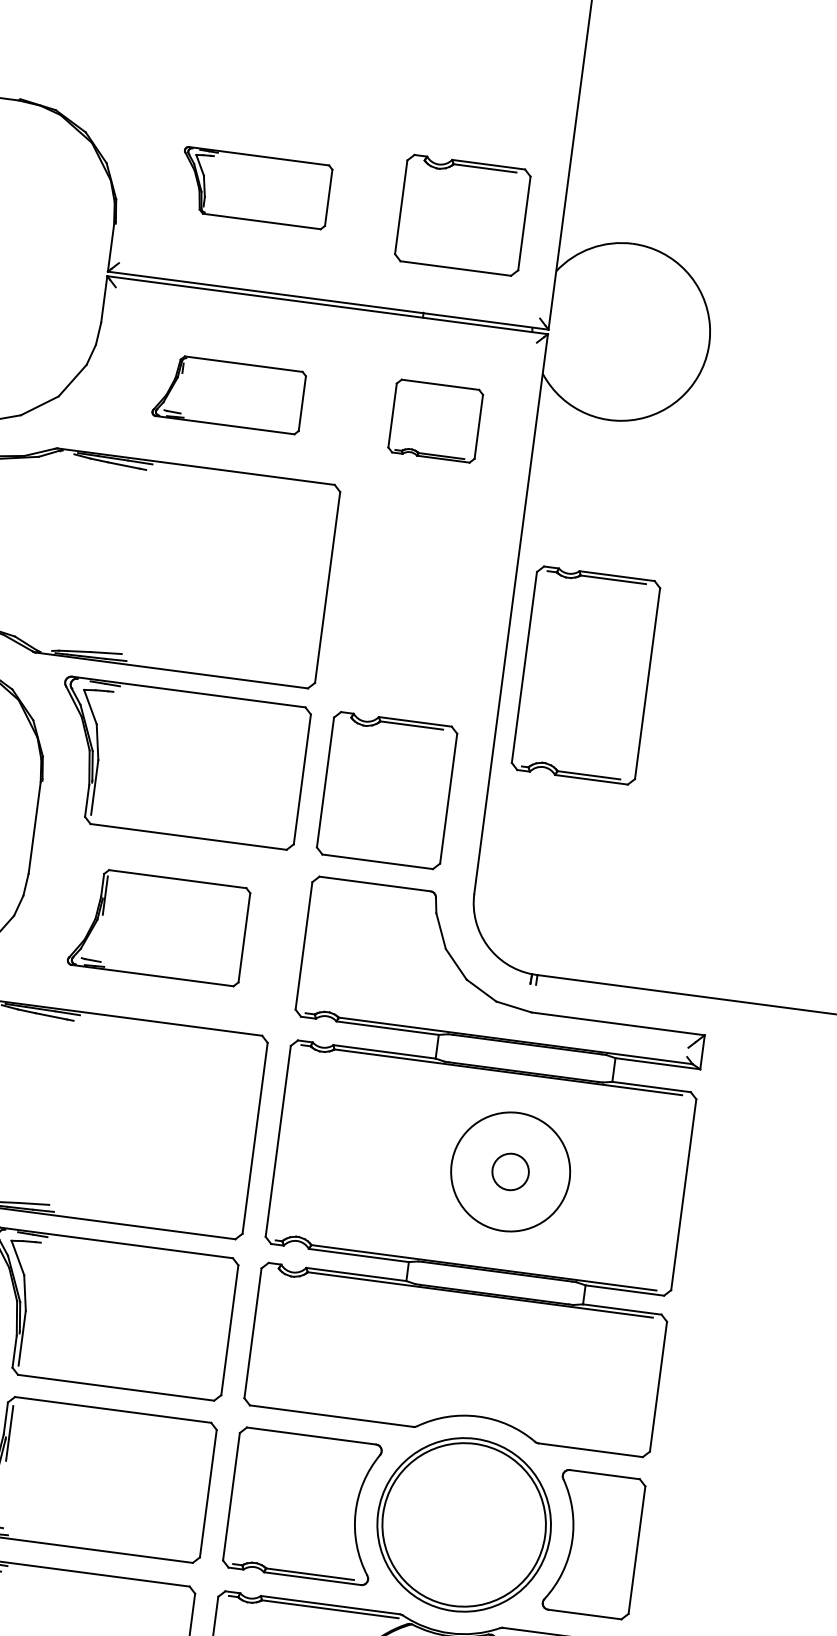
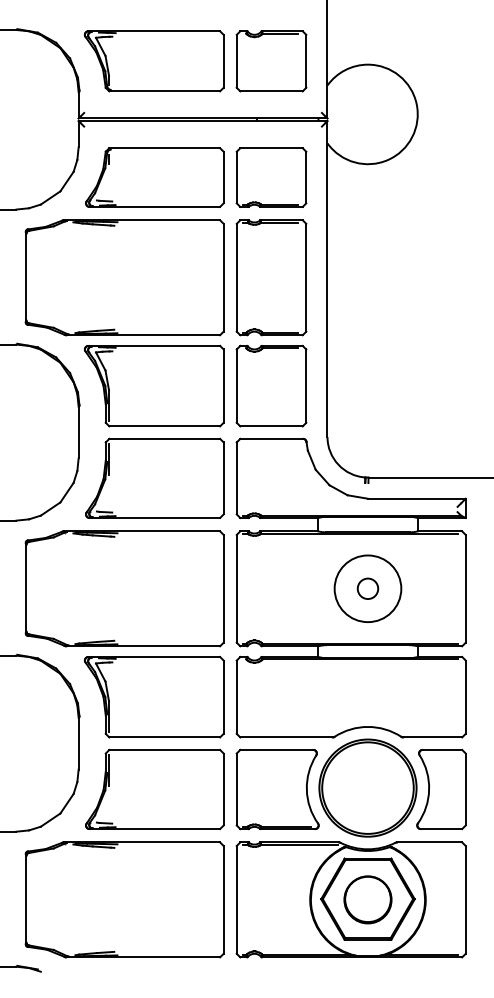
part: (253, 188) -> (153, 61), size x1.67
part: (228, 393) -> (154, 177), size x1.67
part: (435, 421) -> (271, 177), size x1.43
part: (585, 675) -> (271, 277), moved
part: (158, 925) -> (154, 477), size x1.43

